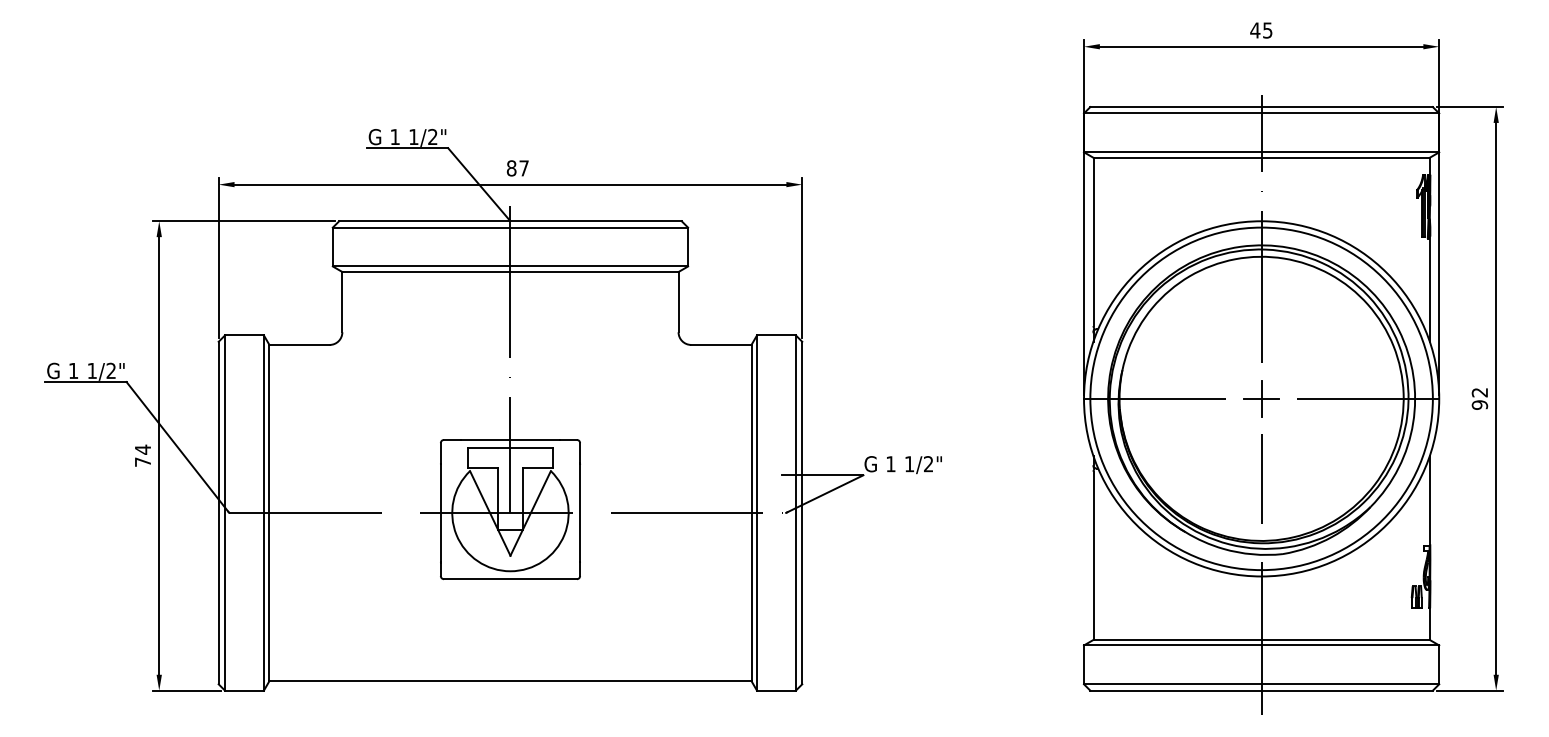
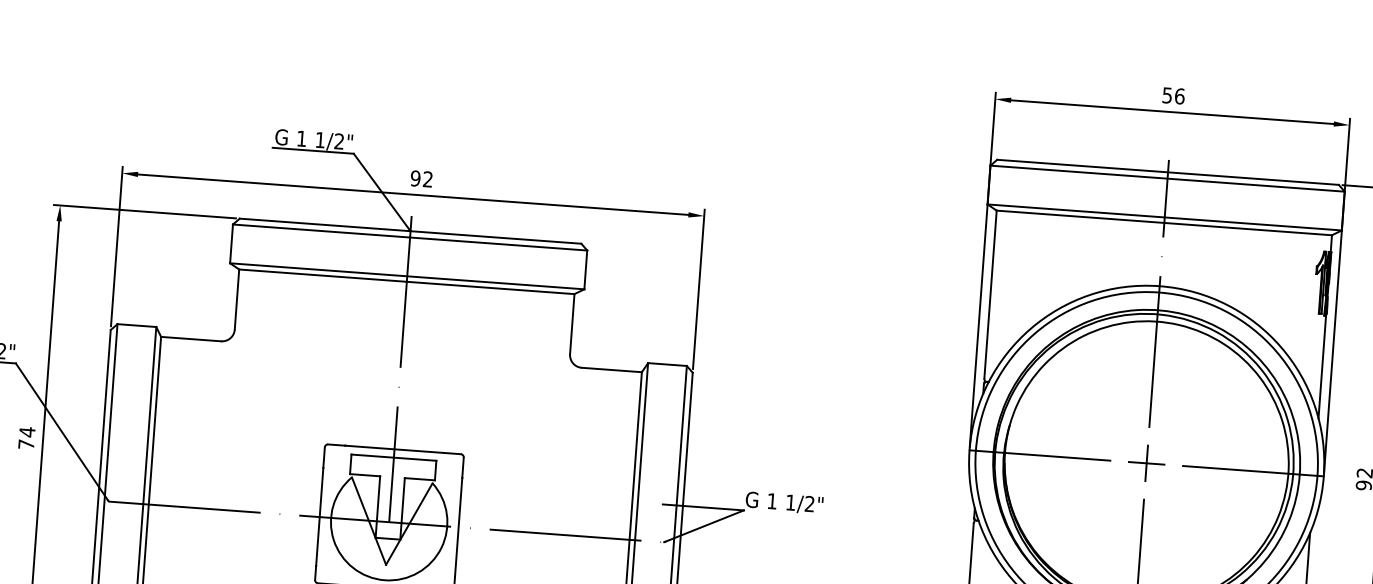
text: (1261, 30) -> (1173, 95), 45 -> 56
text: (517, 168) -> (421, 179), 87 -> 92

